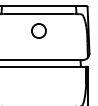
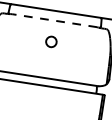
line: (38, 13) -> (54, 20), solid -> dashed
circle: (38, 30) -> (50, 41), size x0.6

